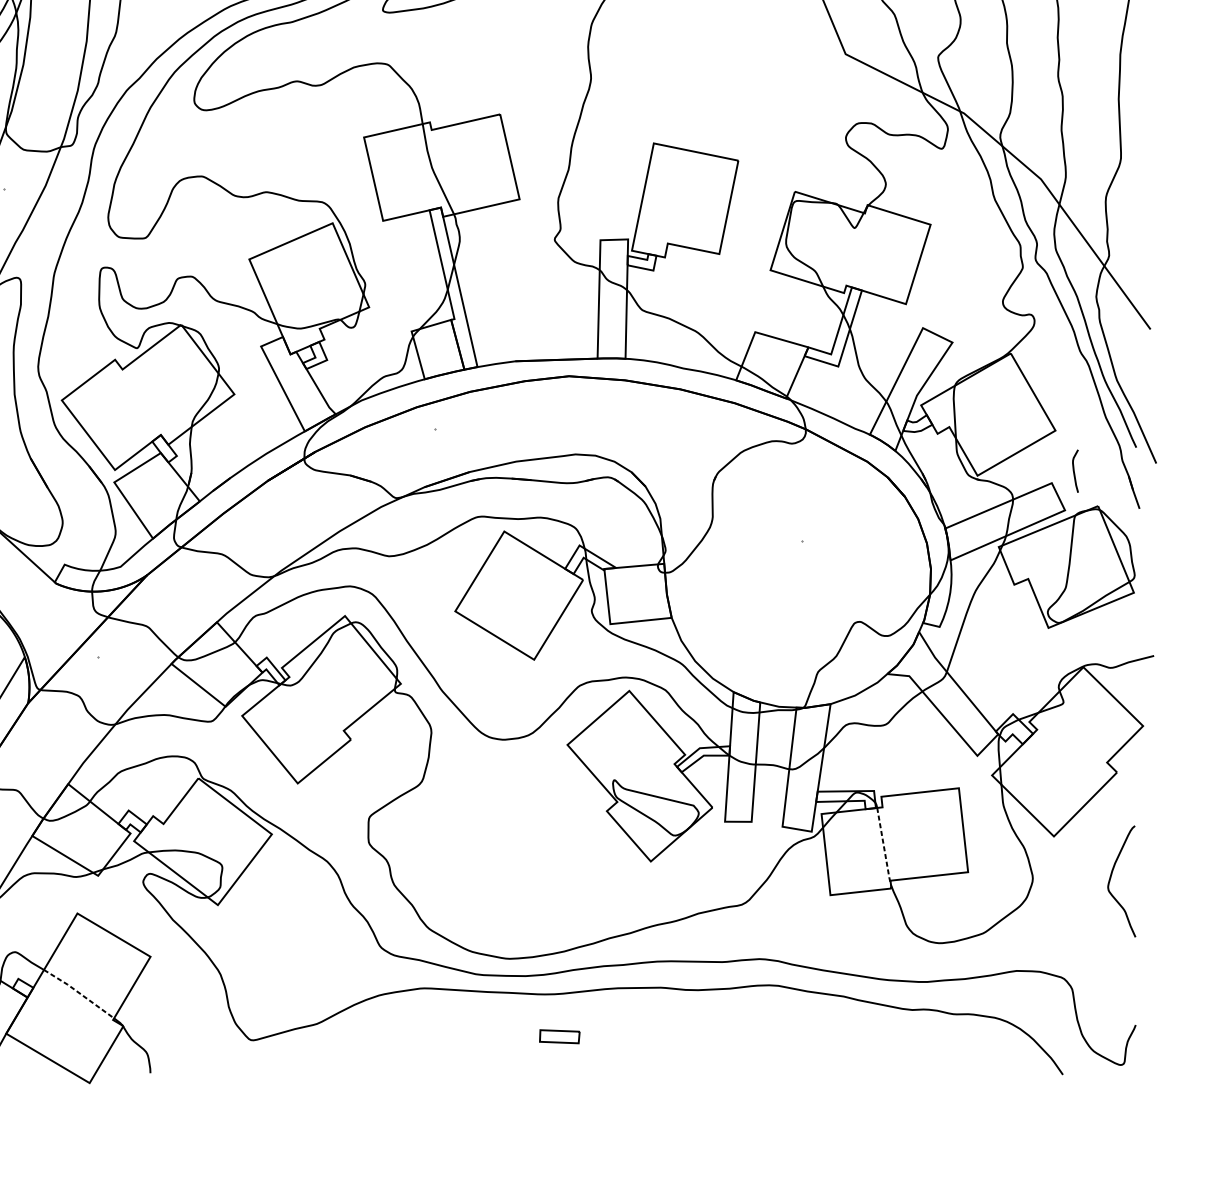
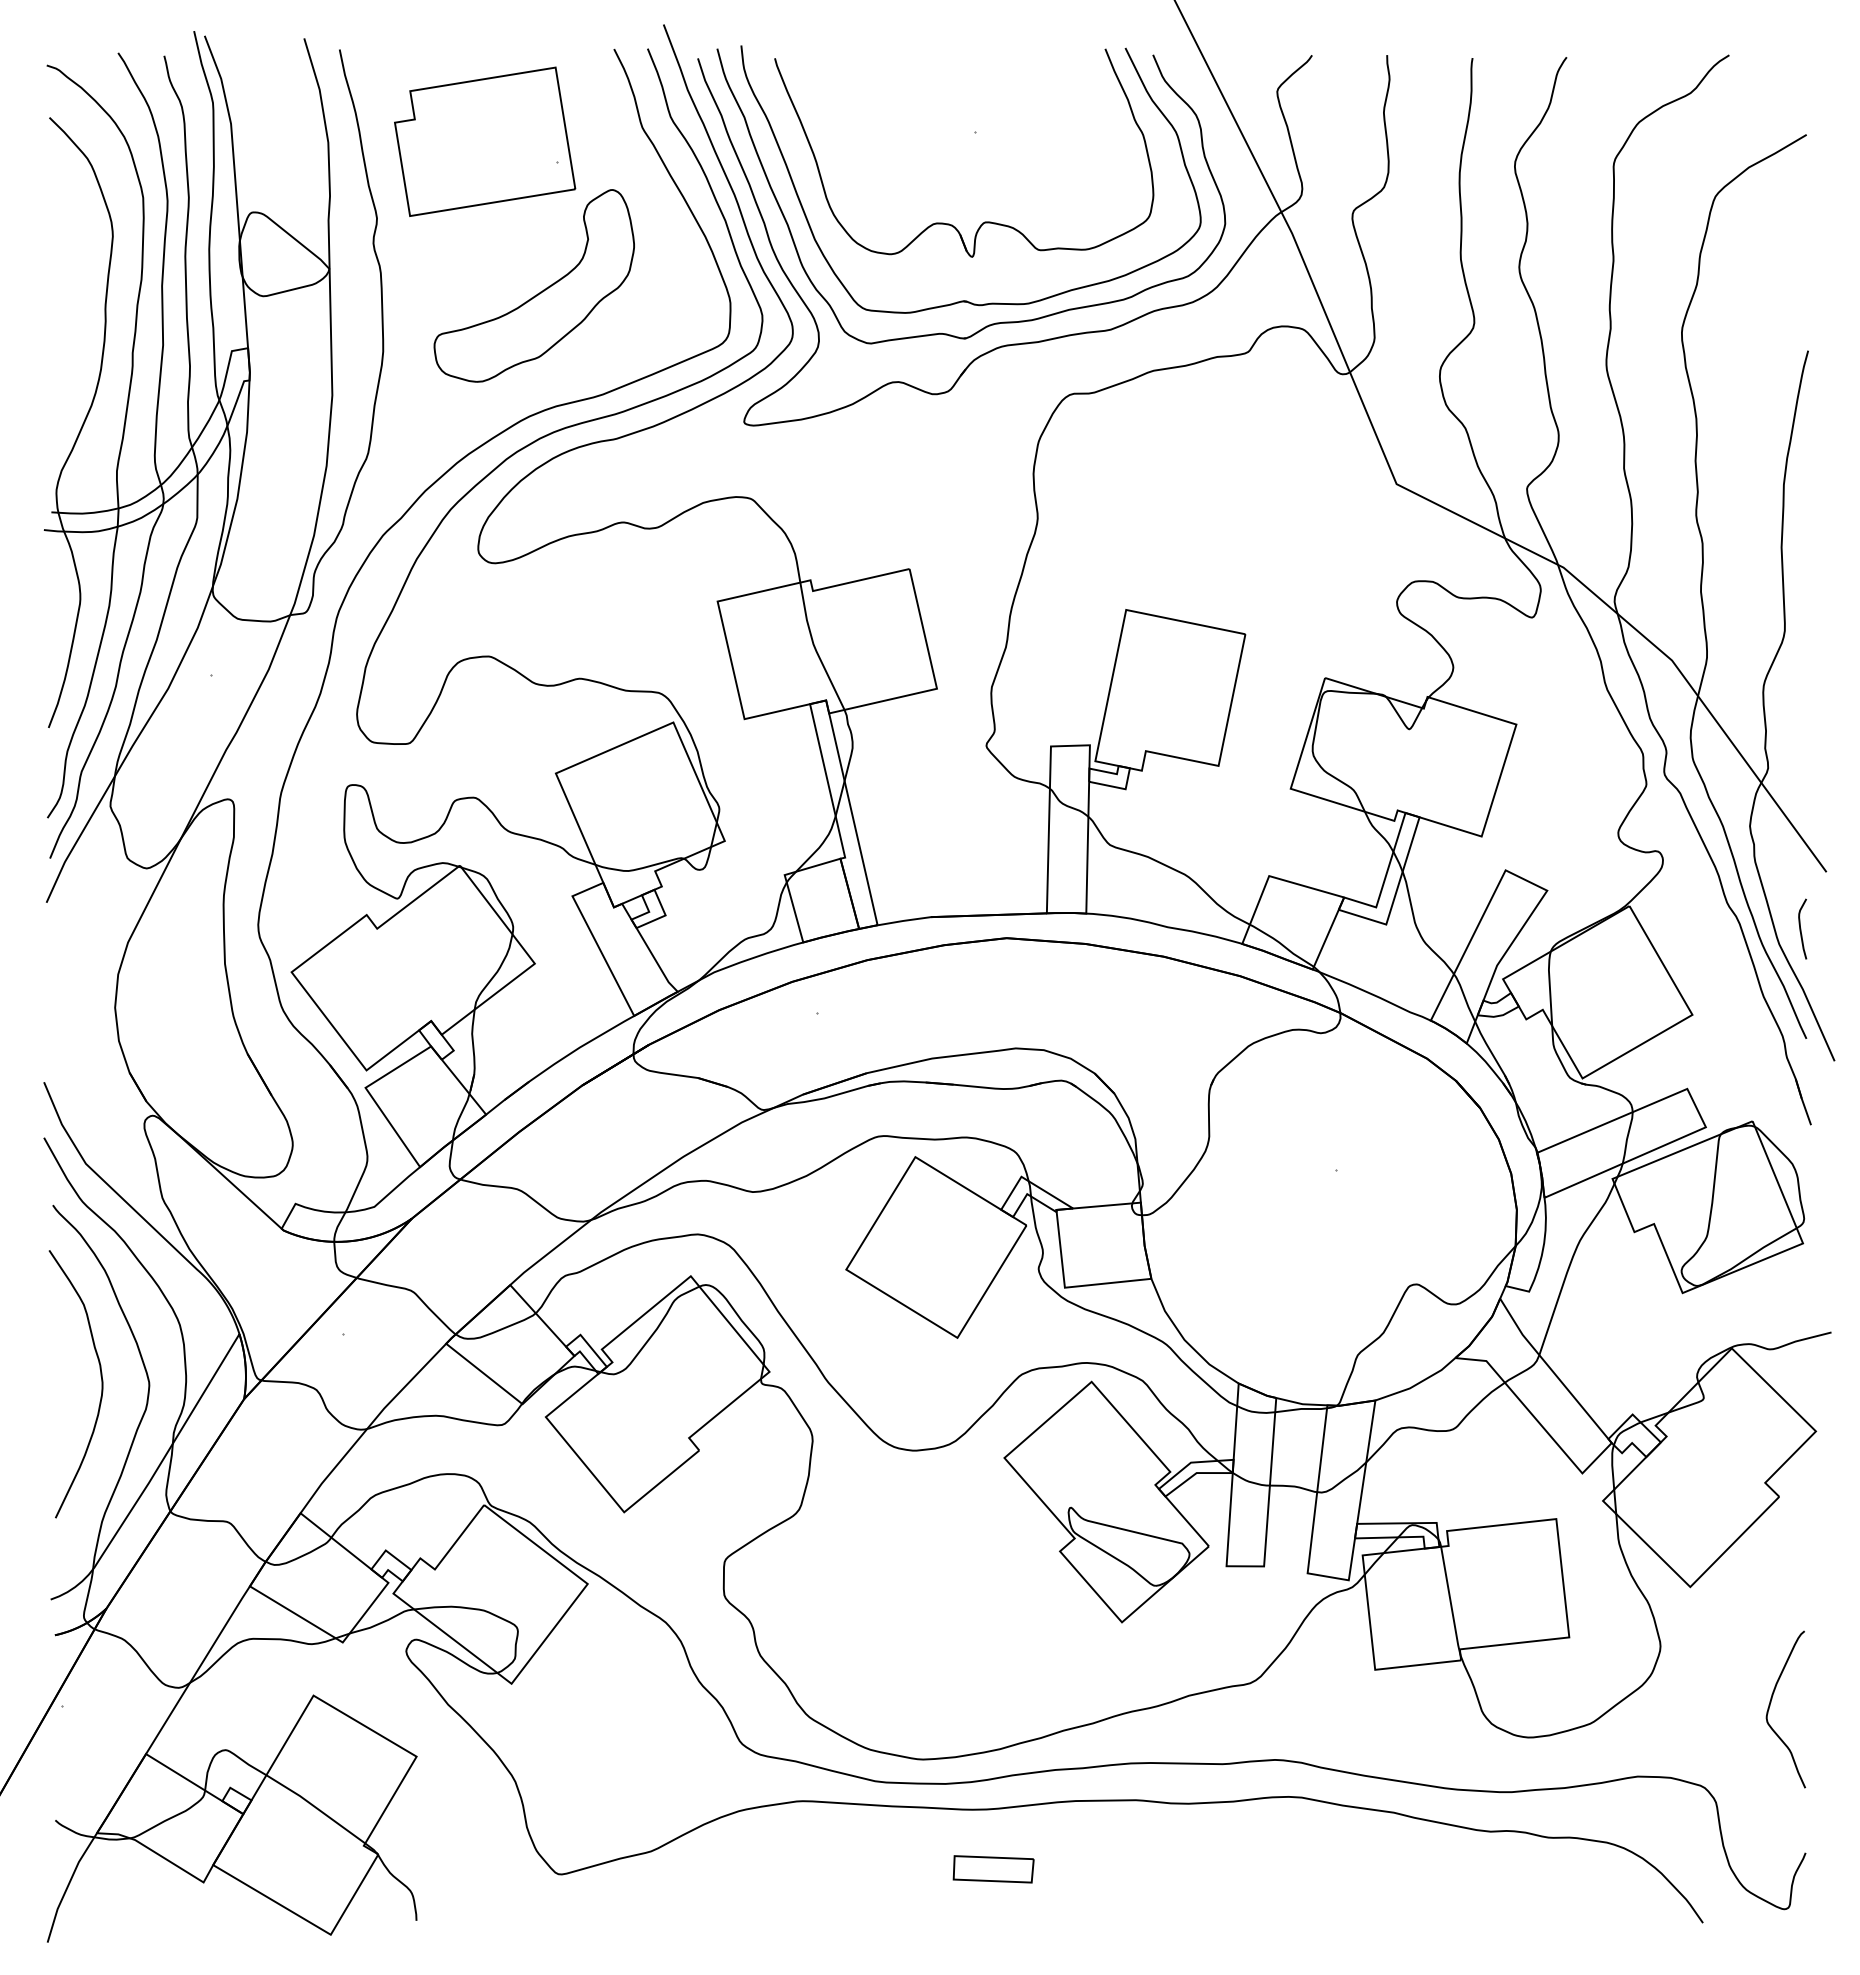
curve: (1074, 470) -> (1801, 928), moved
line: (883, 846) -> (1450, 1601), dashed -> solid
curve: (1110, 879) -> (1770, 1706), moved
line: (79, 992) -> (316, 1807), dashed -> solid
part: (559, 1036) -> (993, 1869), size x1.43

